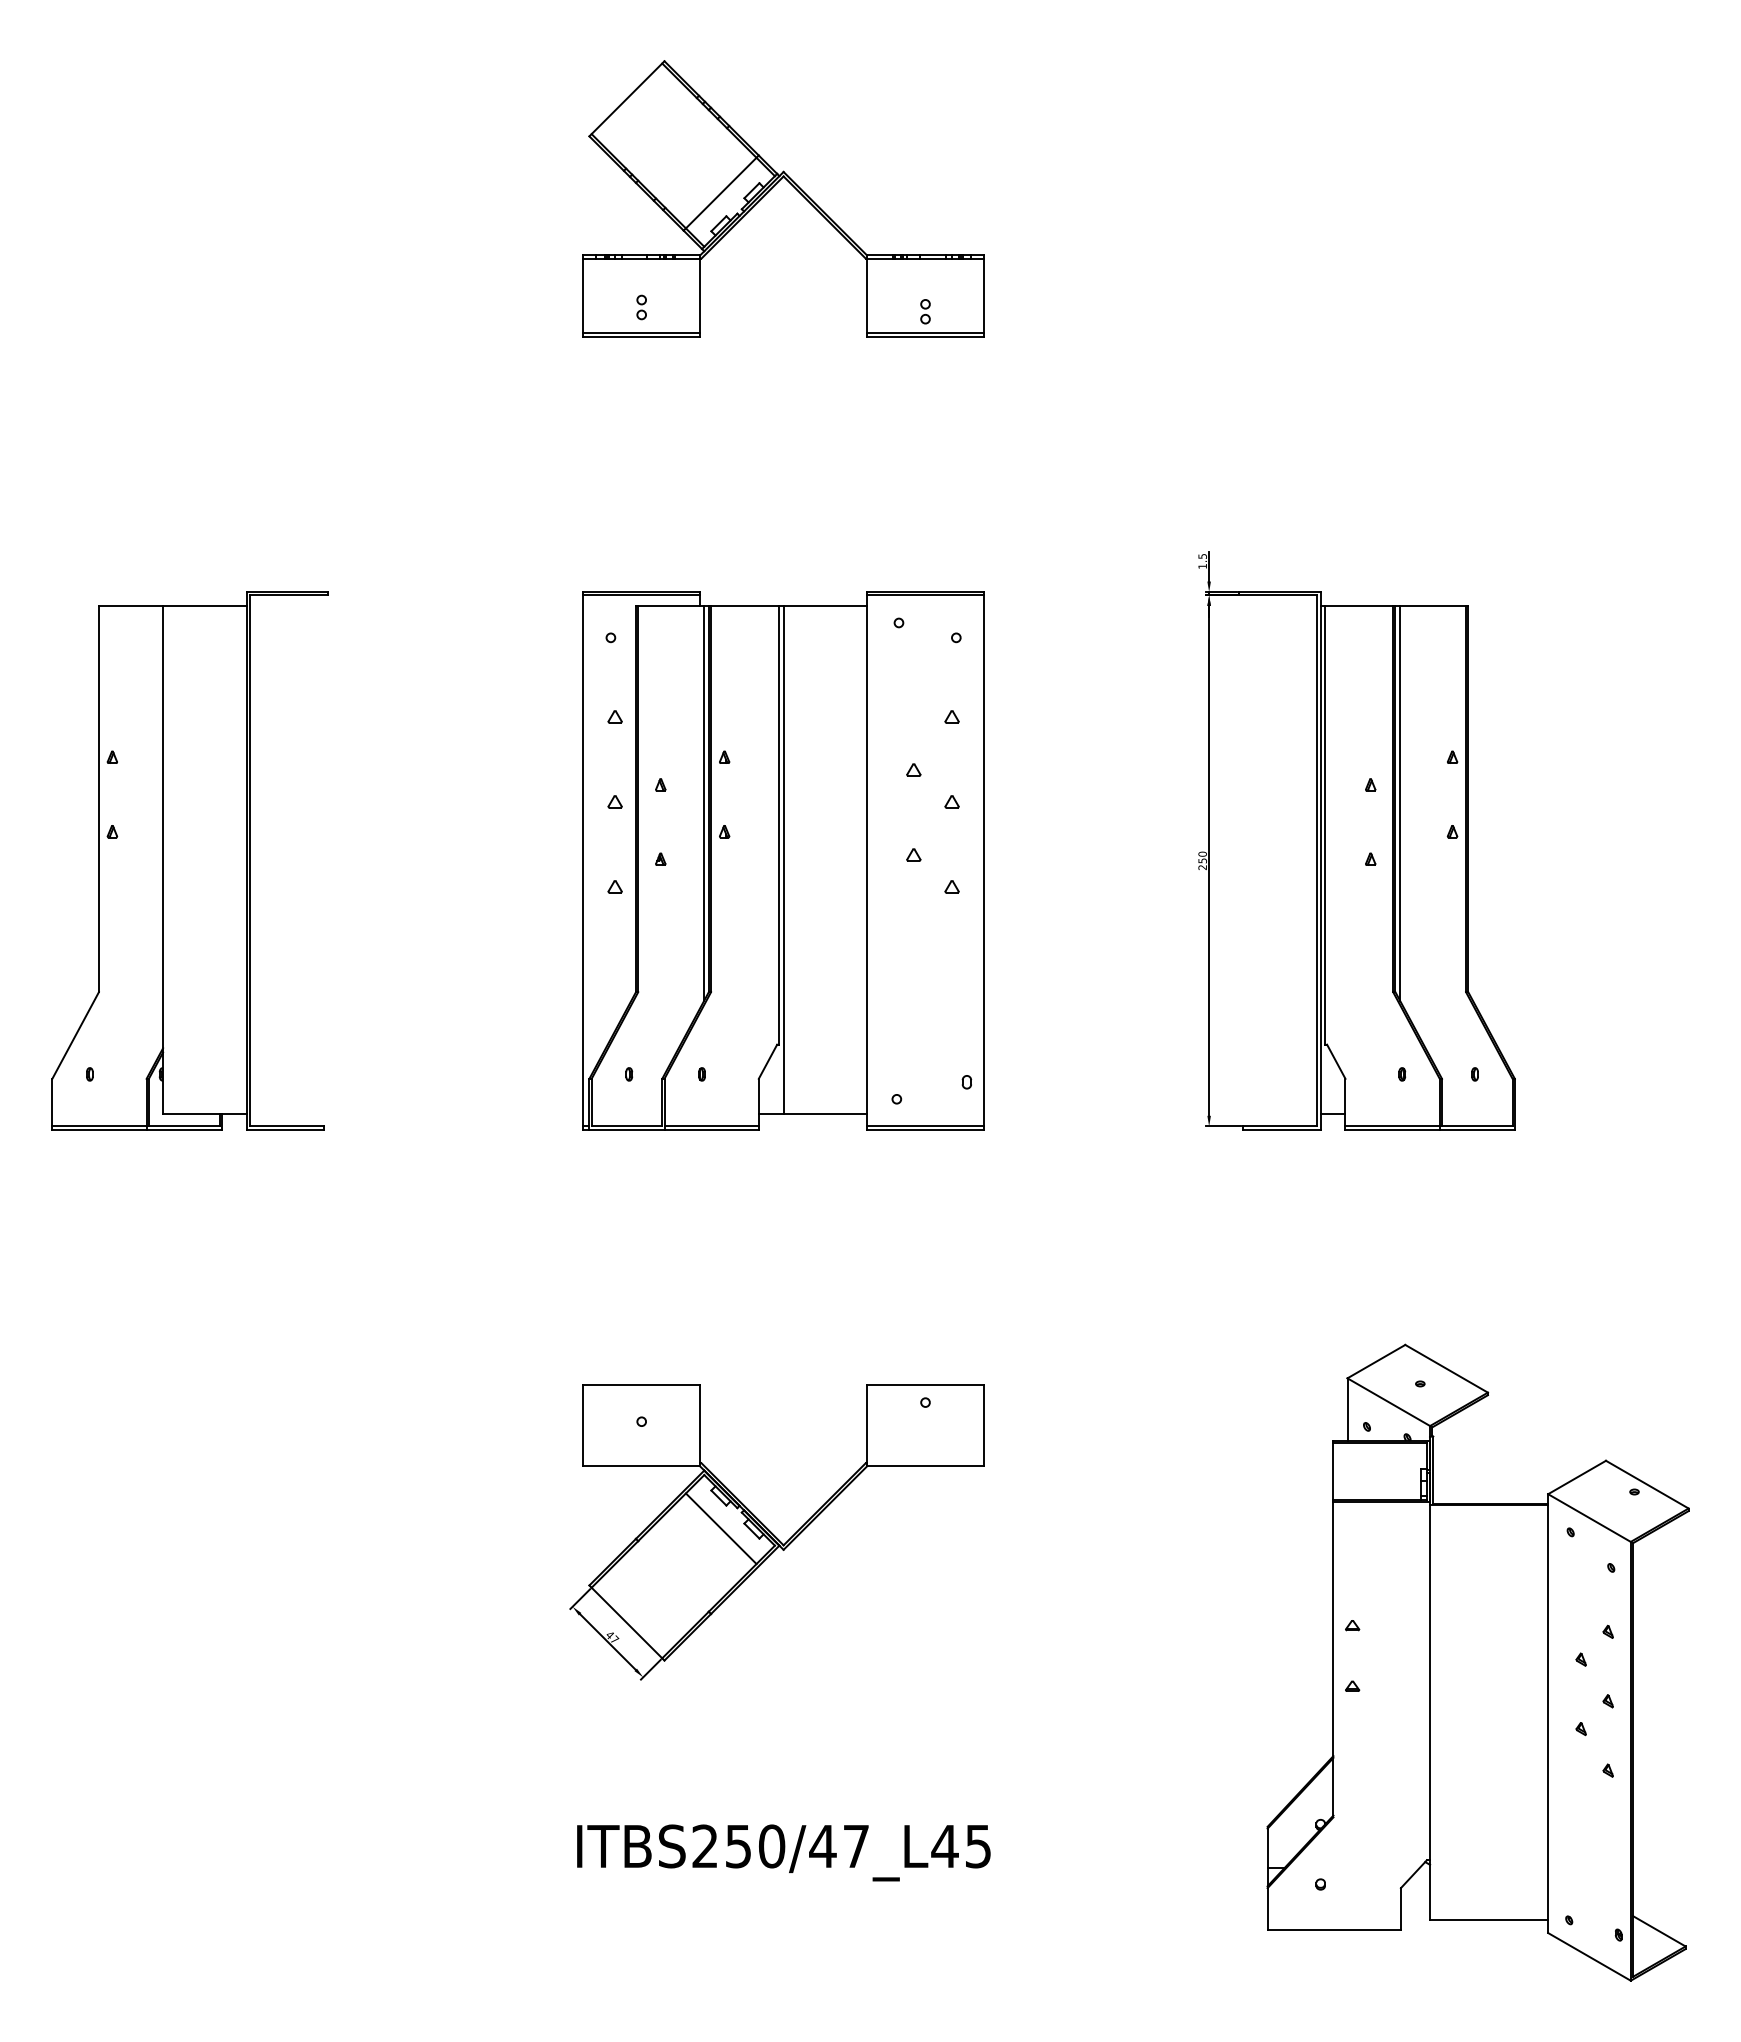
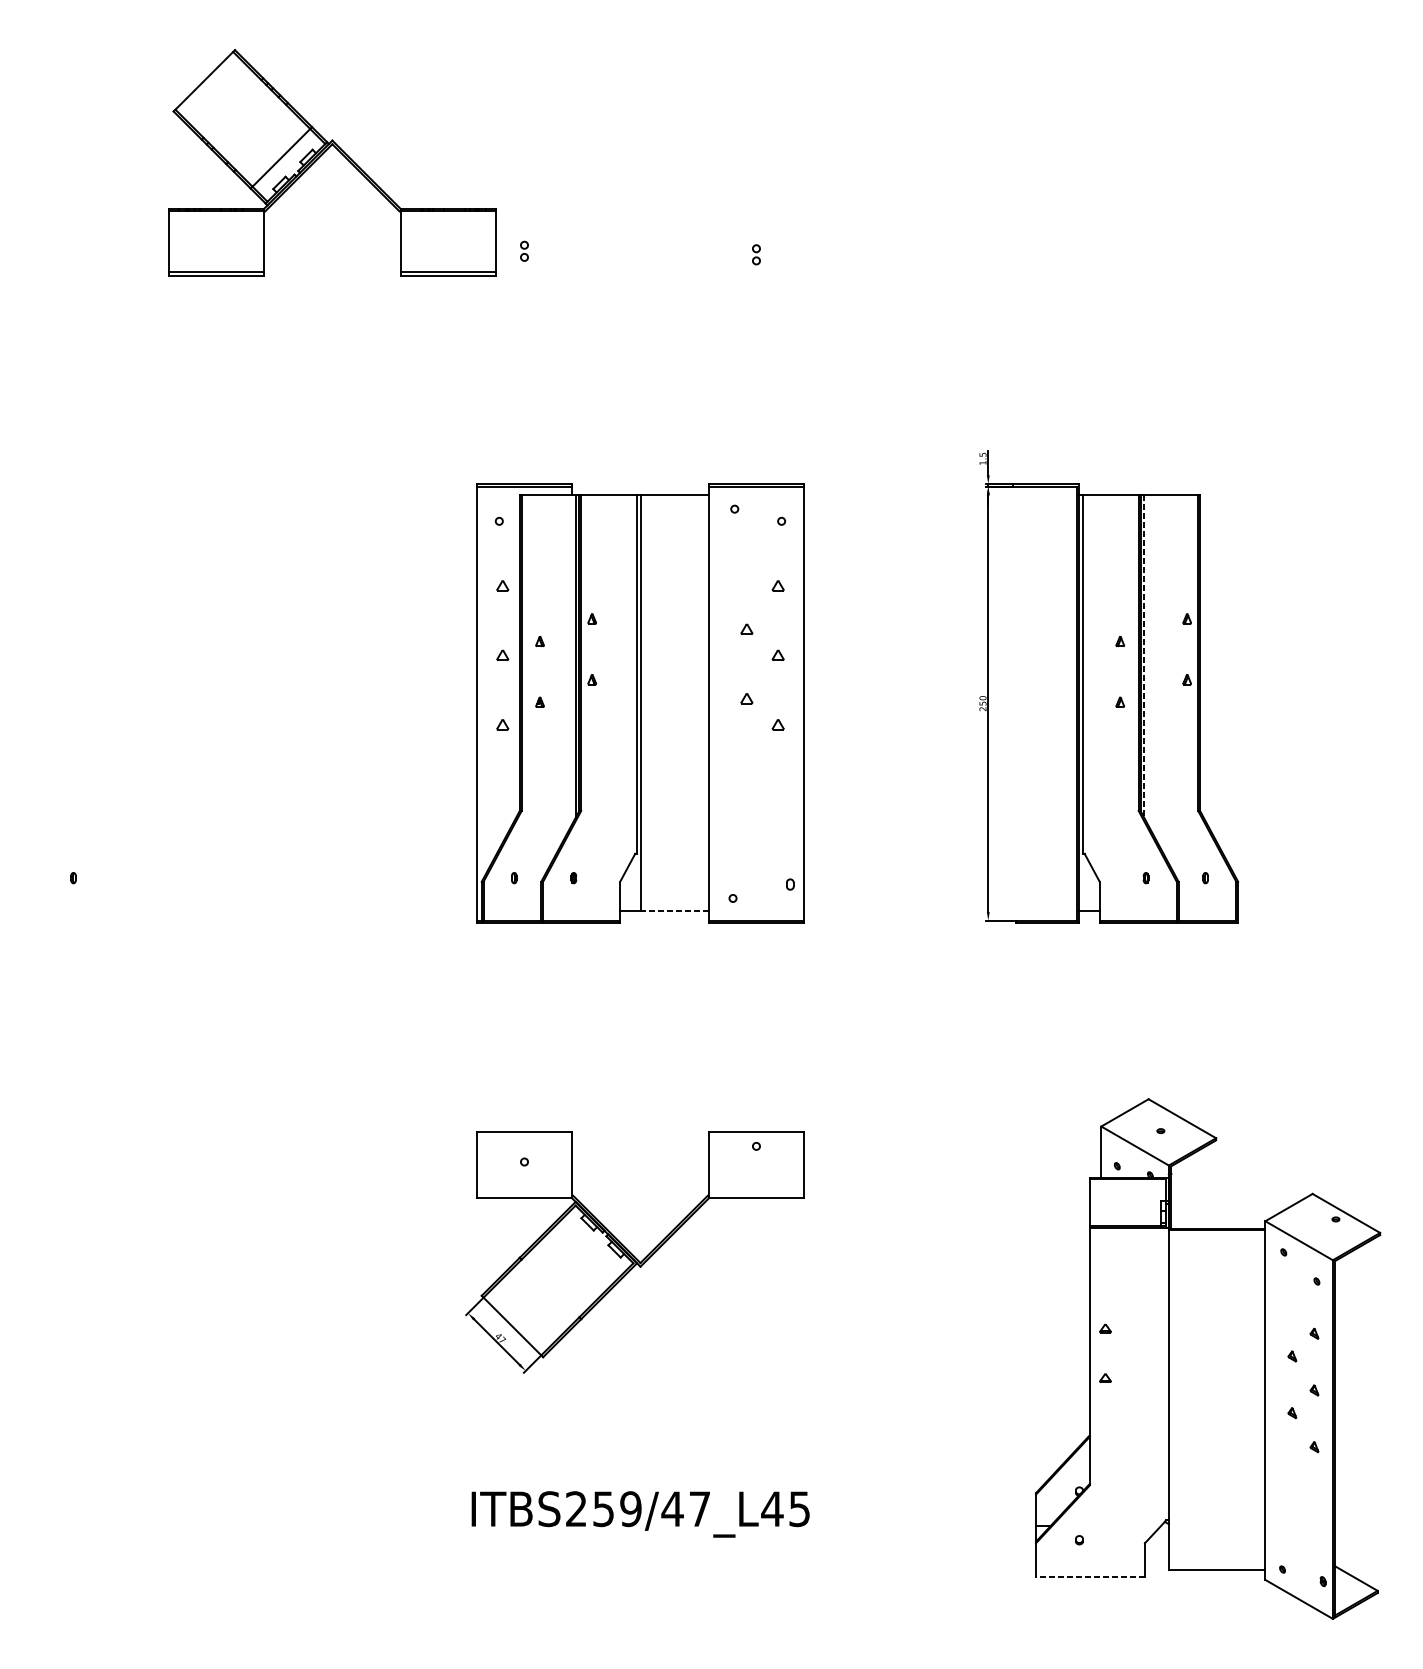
part: (773, 187) -> (324, 153), moved
line: (1399, 803) -> (1143, 656), solid -> dashed
part: (189, 860) -> (154, 703), removed
line: (825, 1114) -> (674, 910), solid -> dashed
line: (720, 1528) -> (588, 1249), removed
text: (771, 1846) -> (630, 1509), ITBS250/47_L45 -> ITBS259/47_L45
line: (1334, 1929) -> (1090, 1577), solid -> dashed

